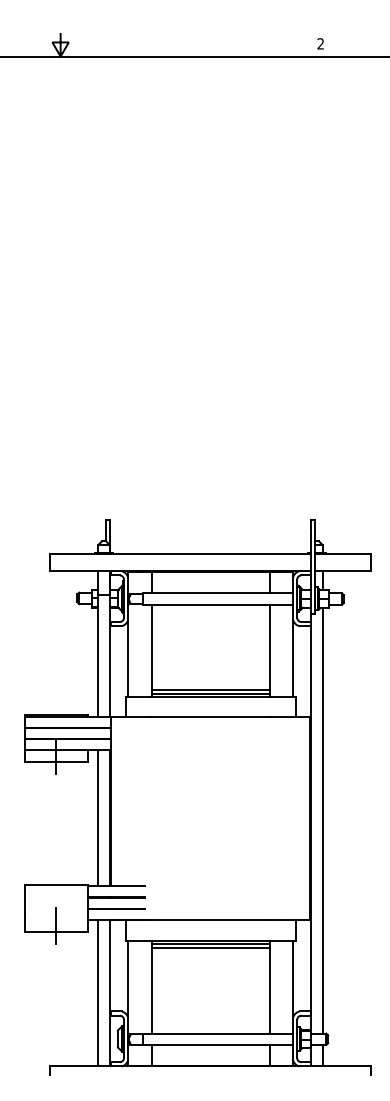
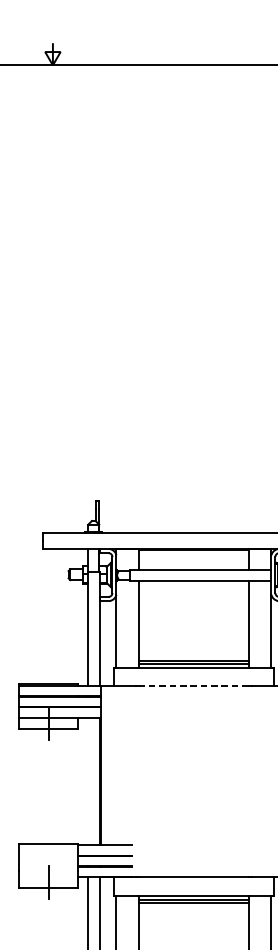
line: (210, 716) -> (193, 685), solid -> dashed
line: (97, 818) -> (87, 781), removed

